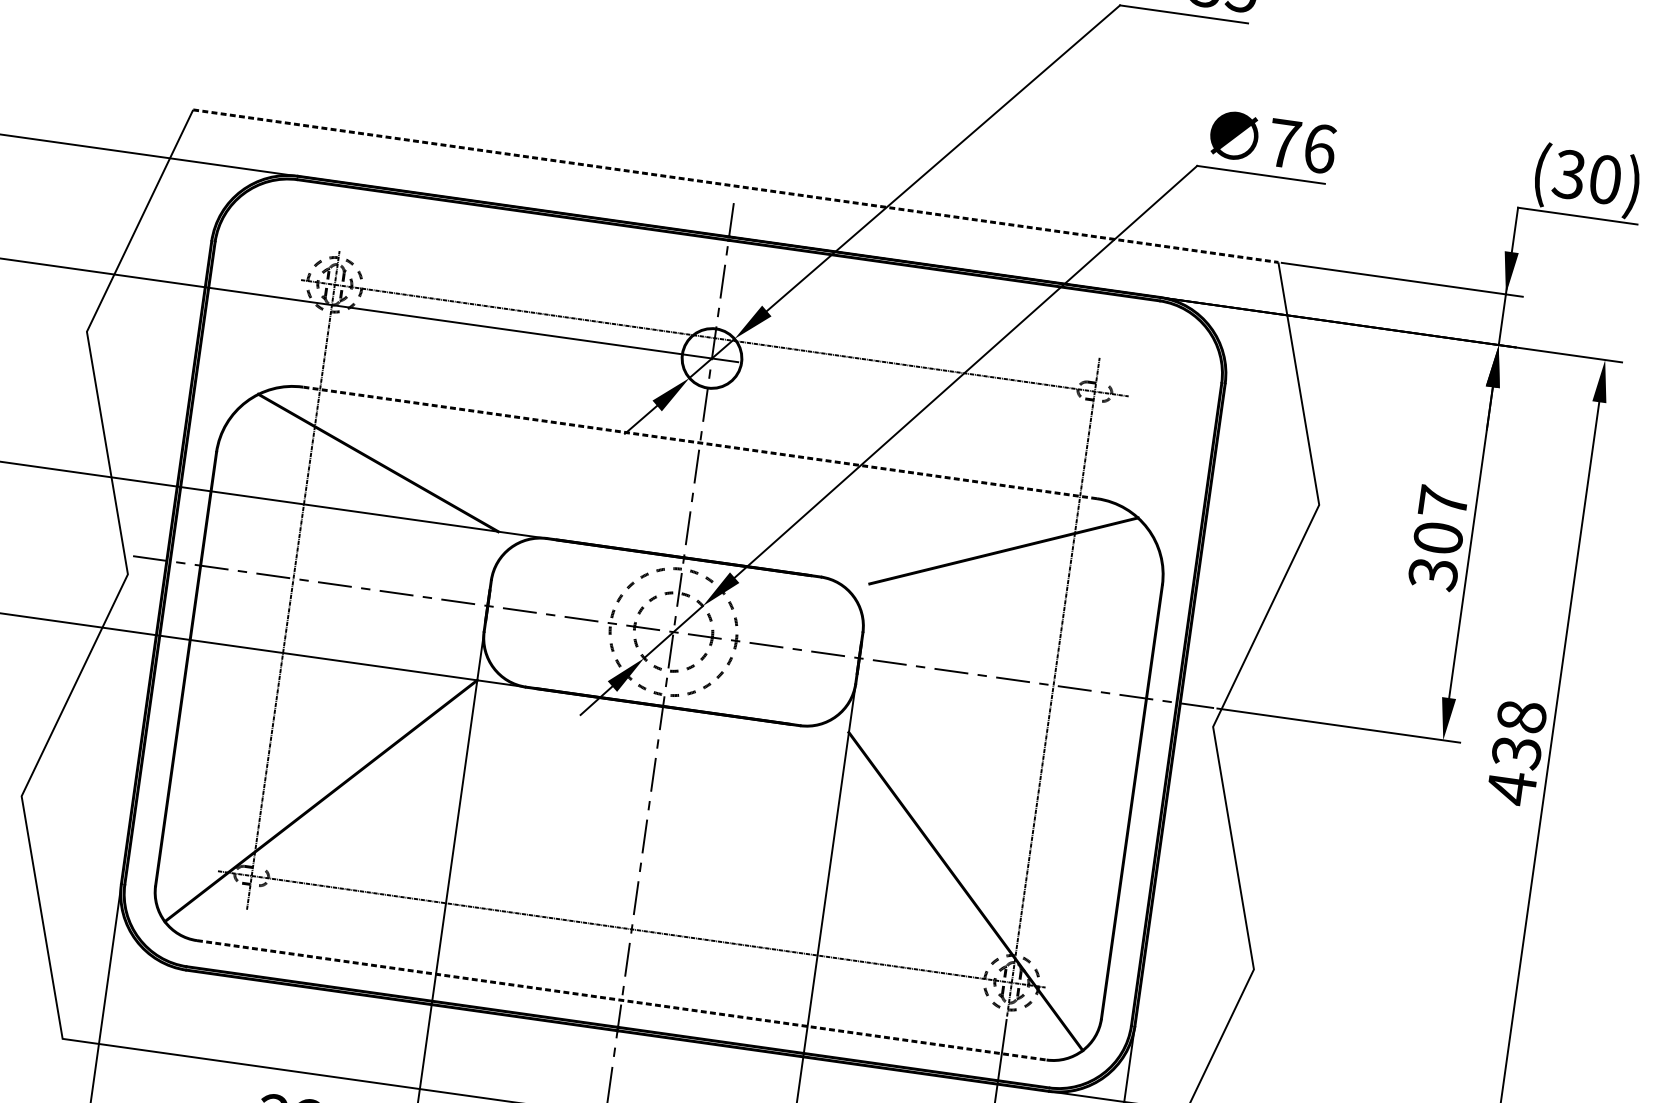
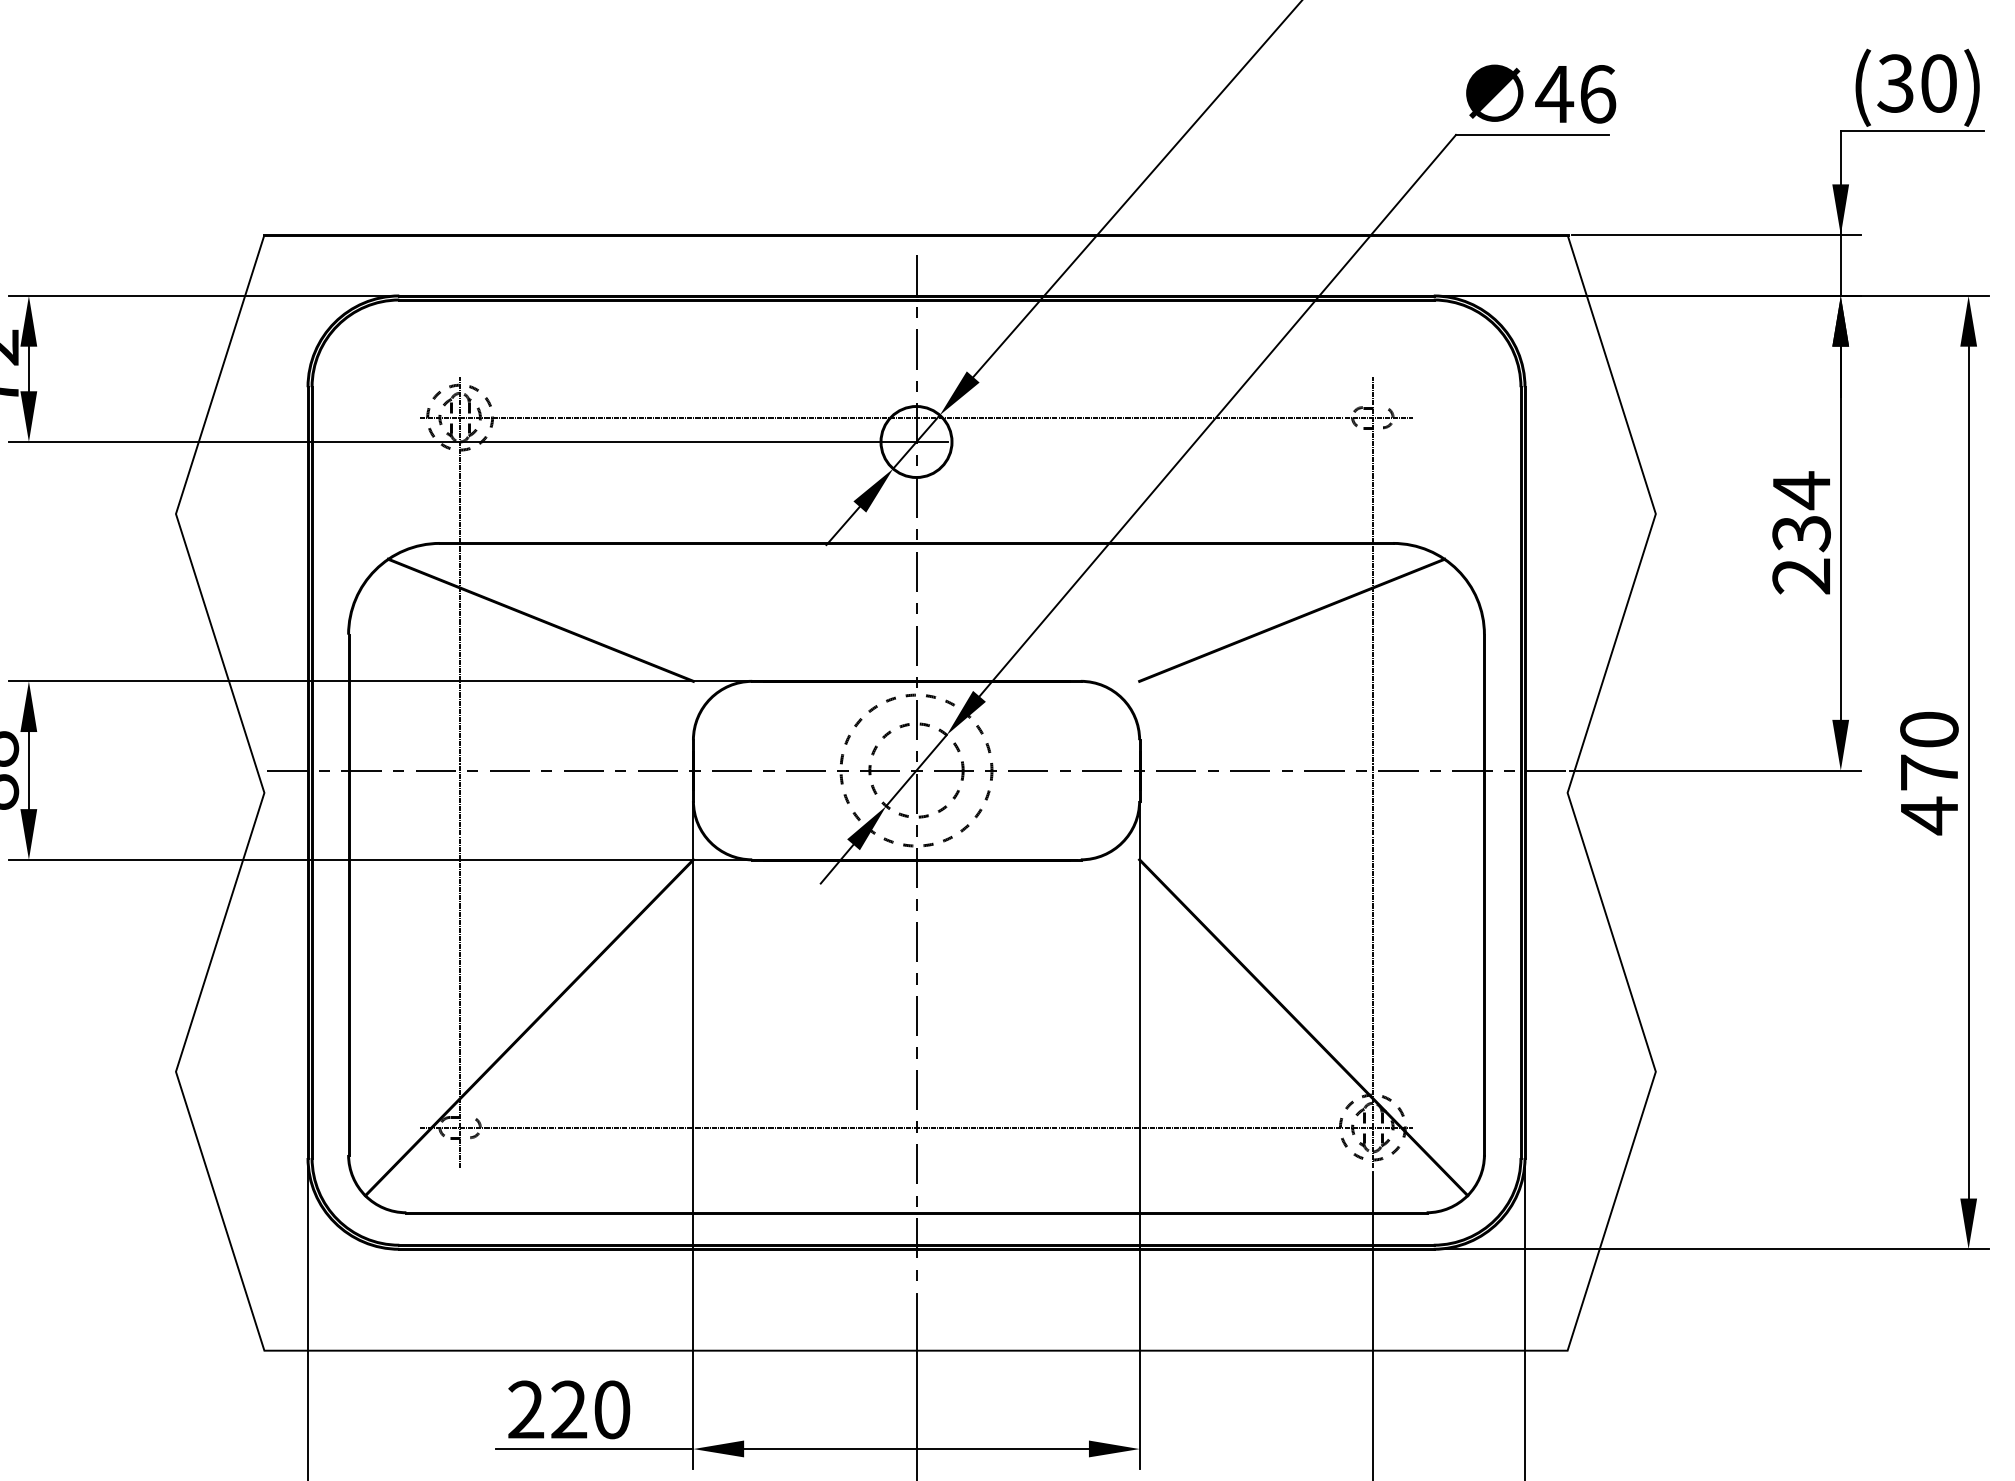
text: (1283, 143) -> (1554, 94), 76 -> 46
line: (736, 186) -> (916, 235), dashed -> solid
line: (700, 443) -> (916, 543), dashed -> solid
text: (1438, 538) -> (1801, 533), 307 -> 234
text: (1519, 734) -> (1929, 751), 438 -> 470
line: (622, 1000) -> (917, 1212), dashed -> solid

